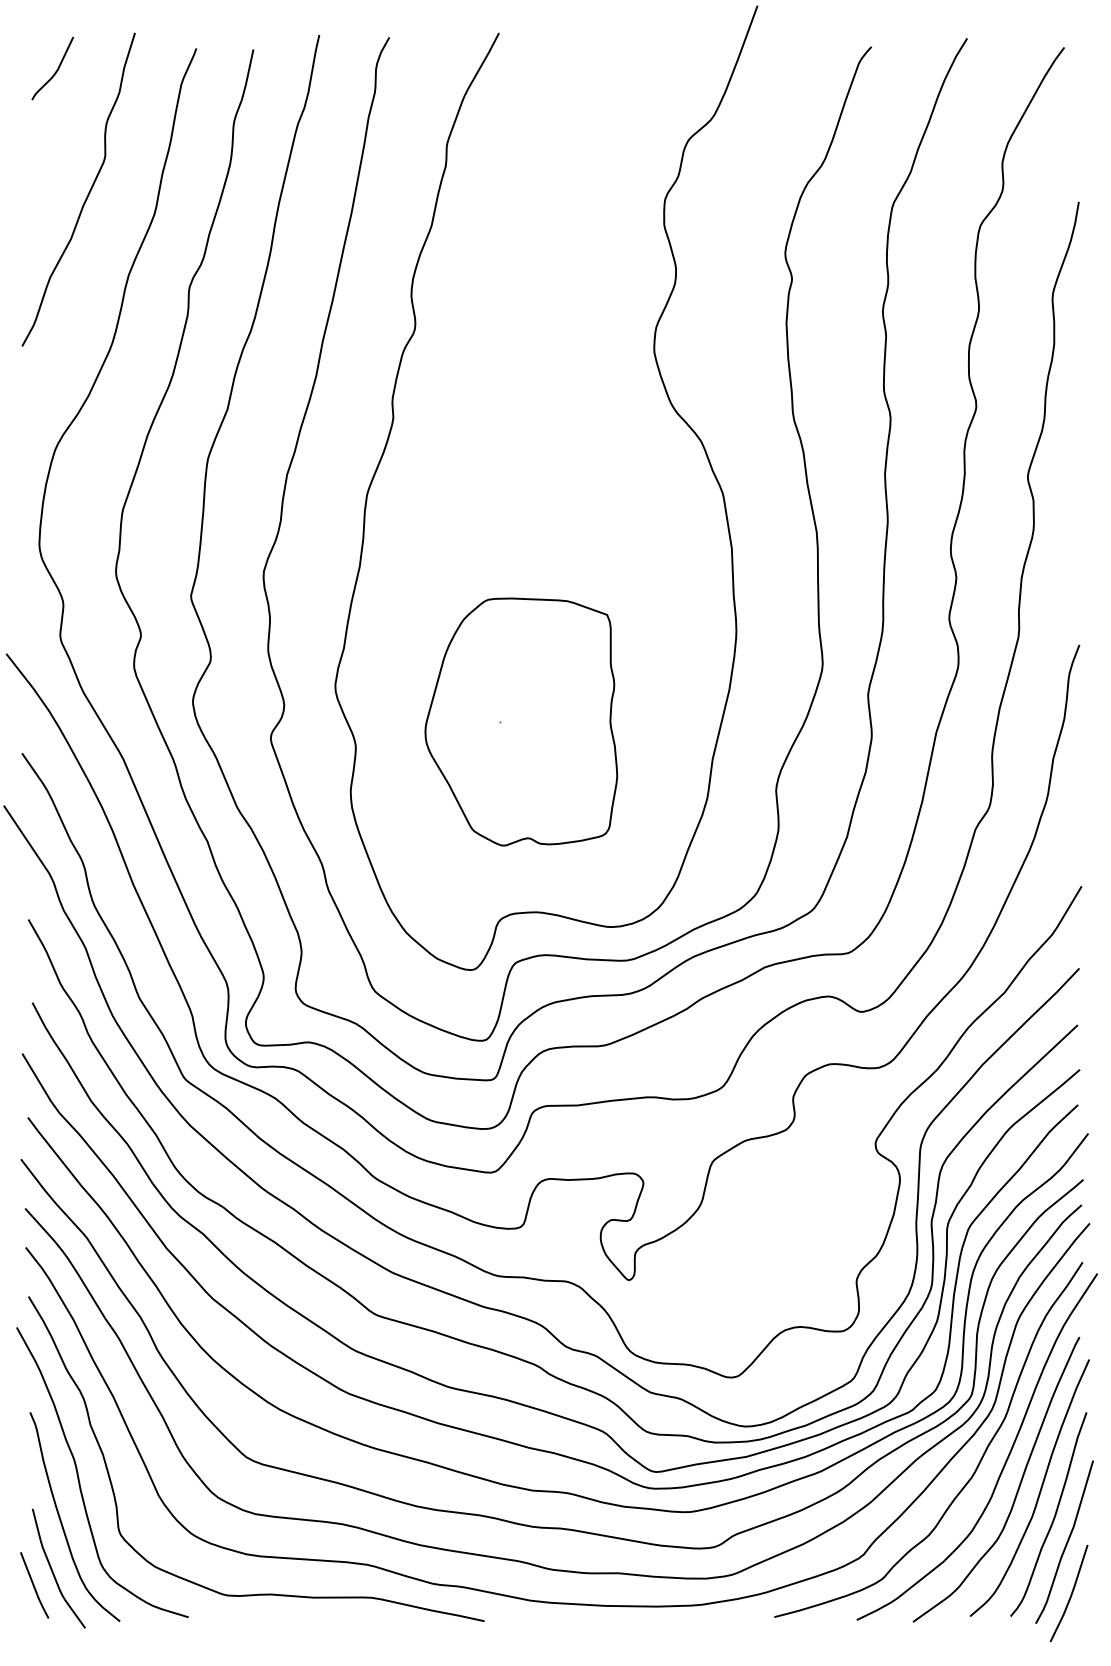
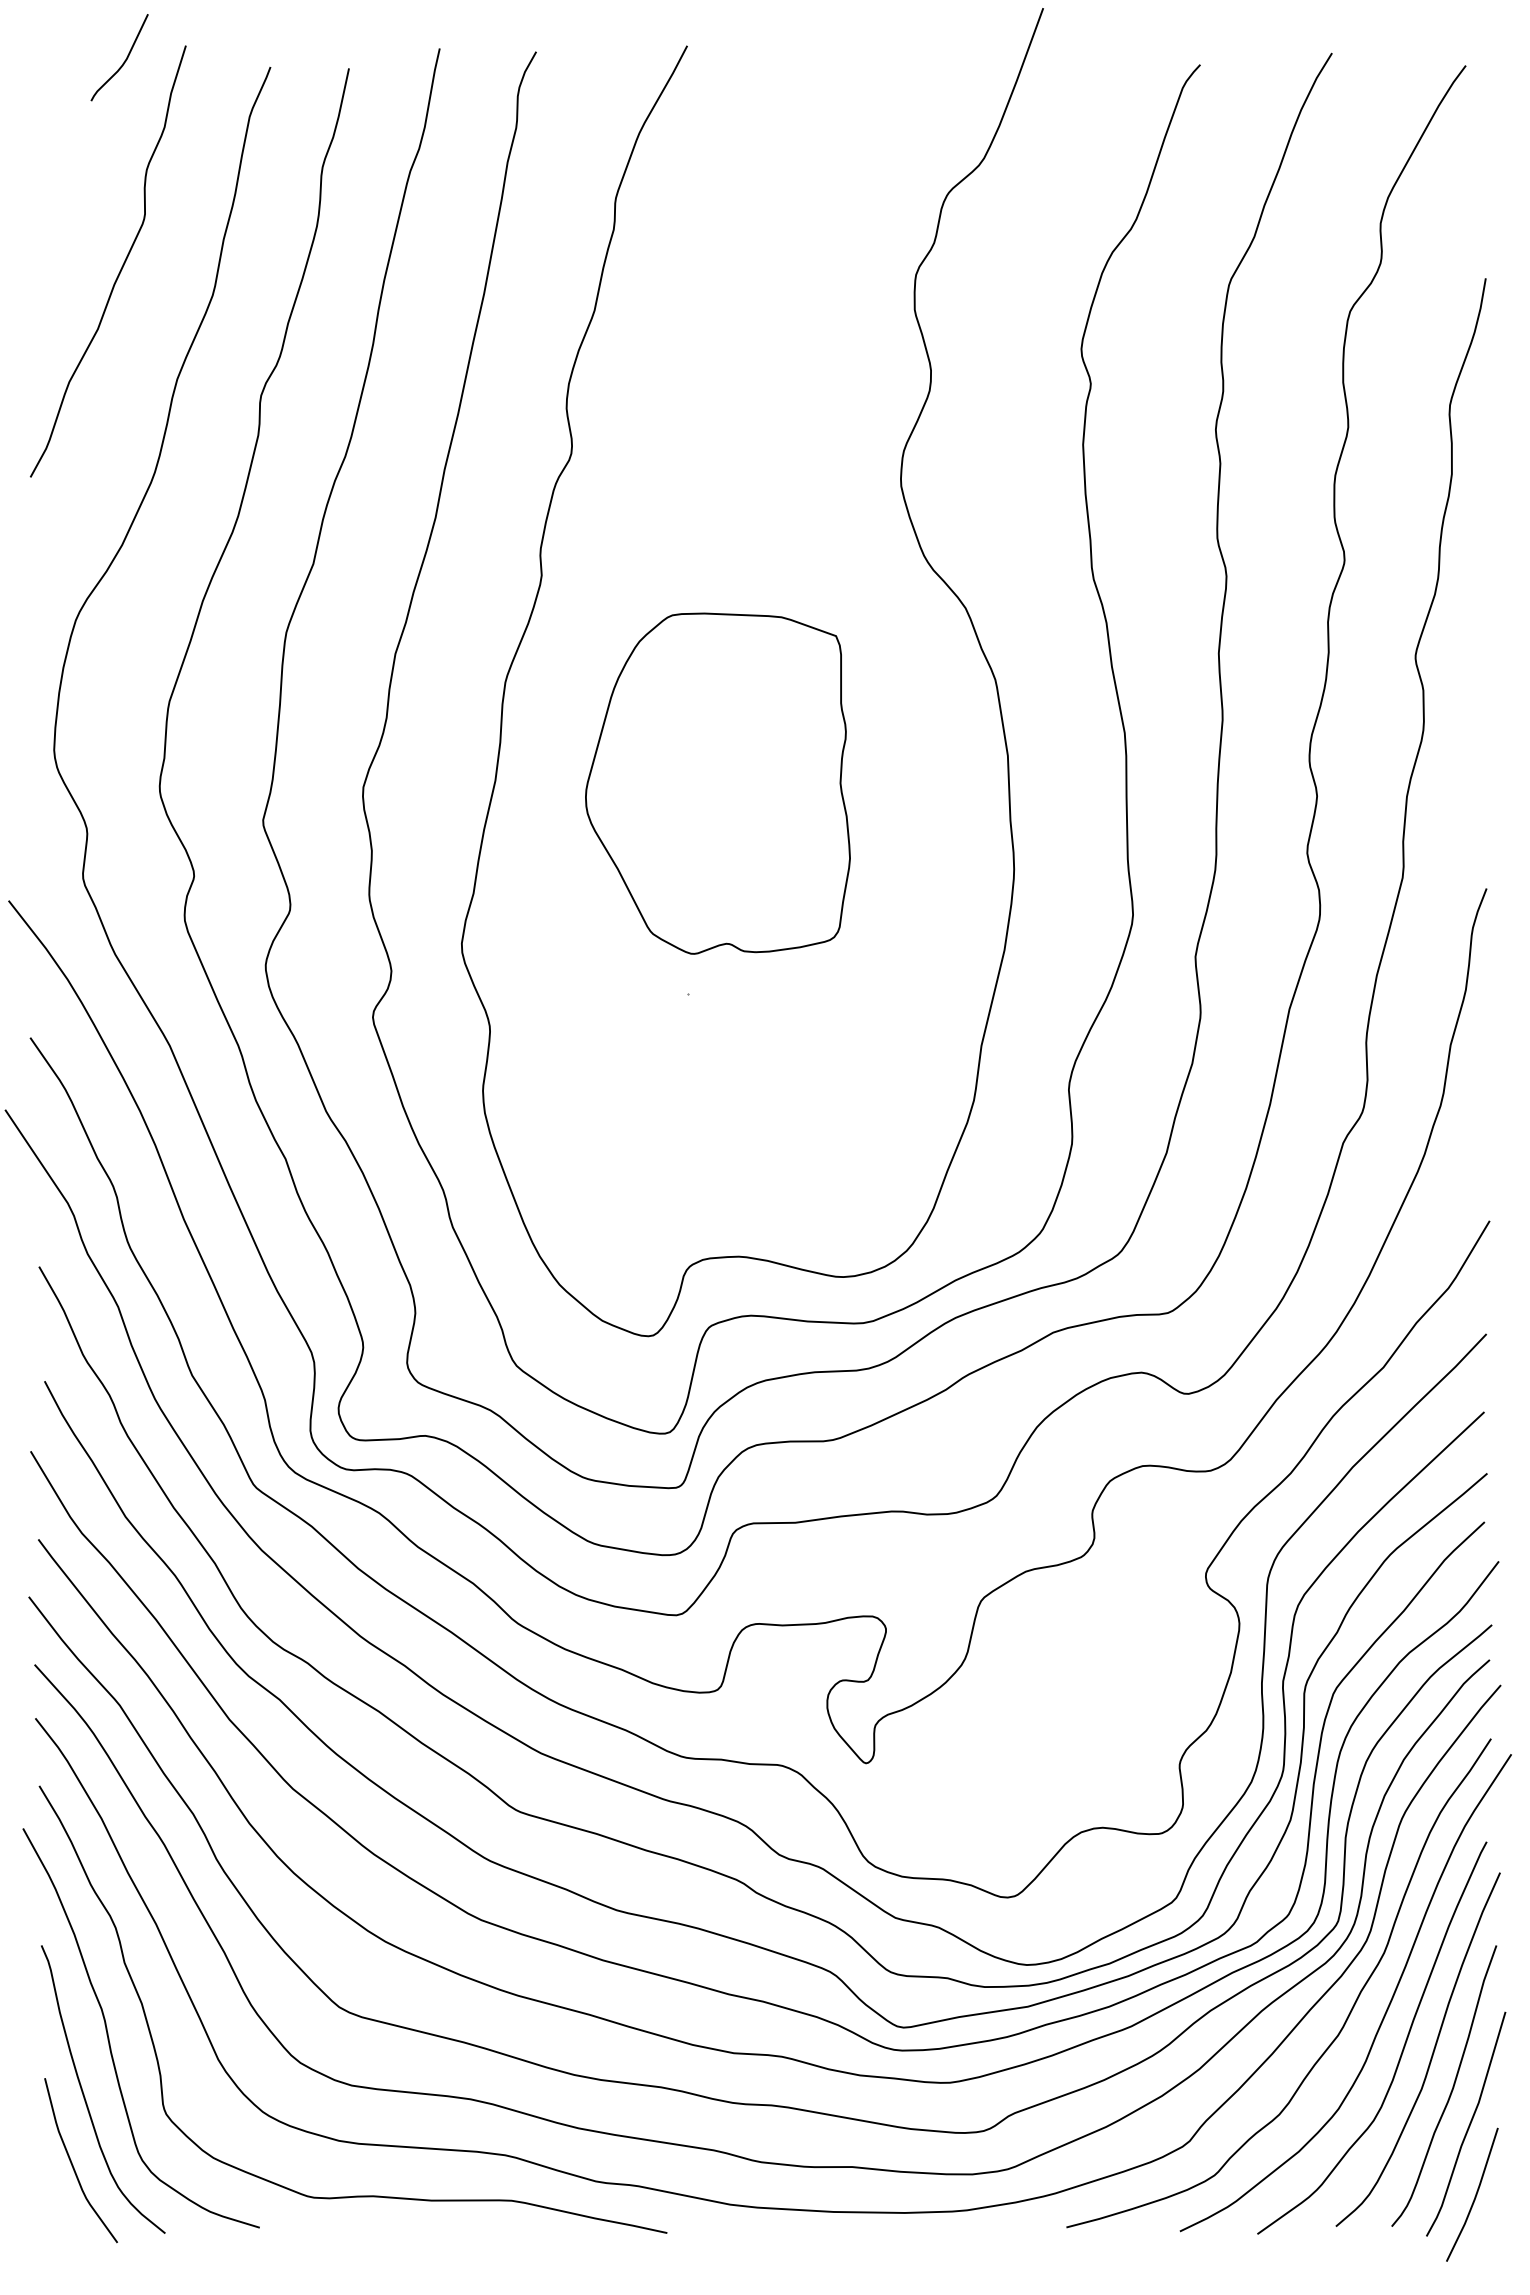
curve: (56, 70) -> (124, 60), moved
part: (521, 721) -> (717, 783), moved
line: (34, 1585) -> (47, 2183), removed

